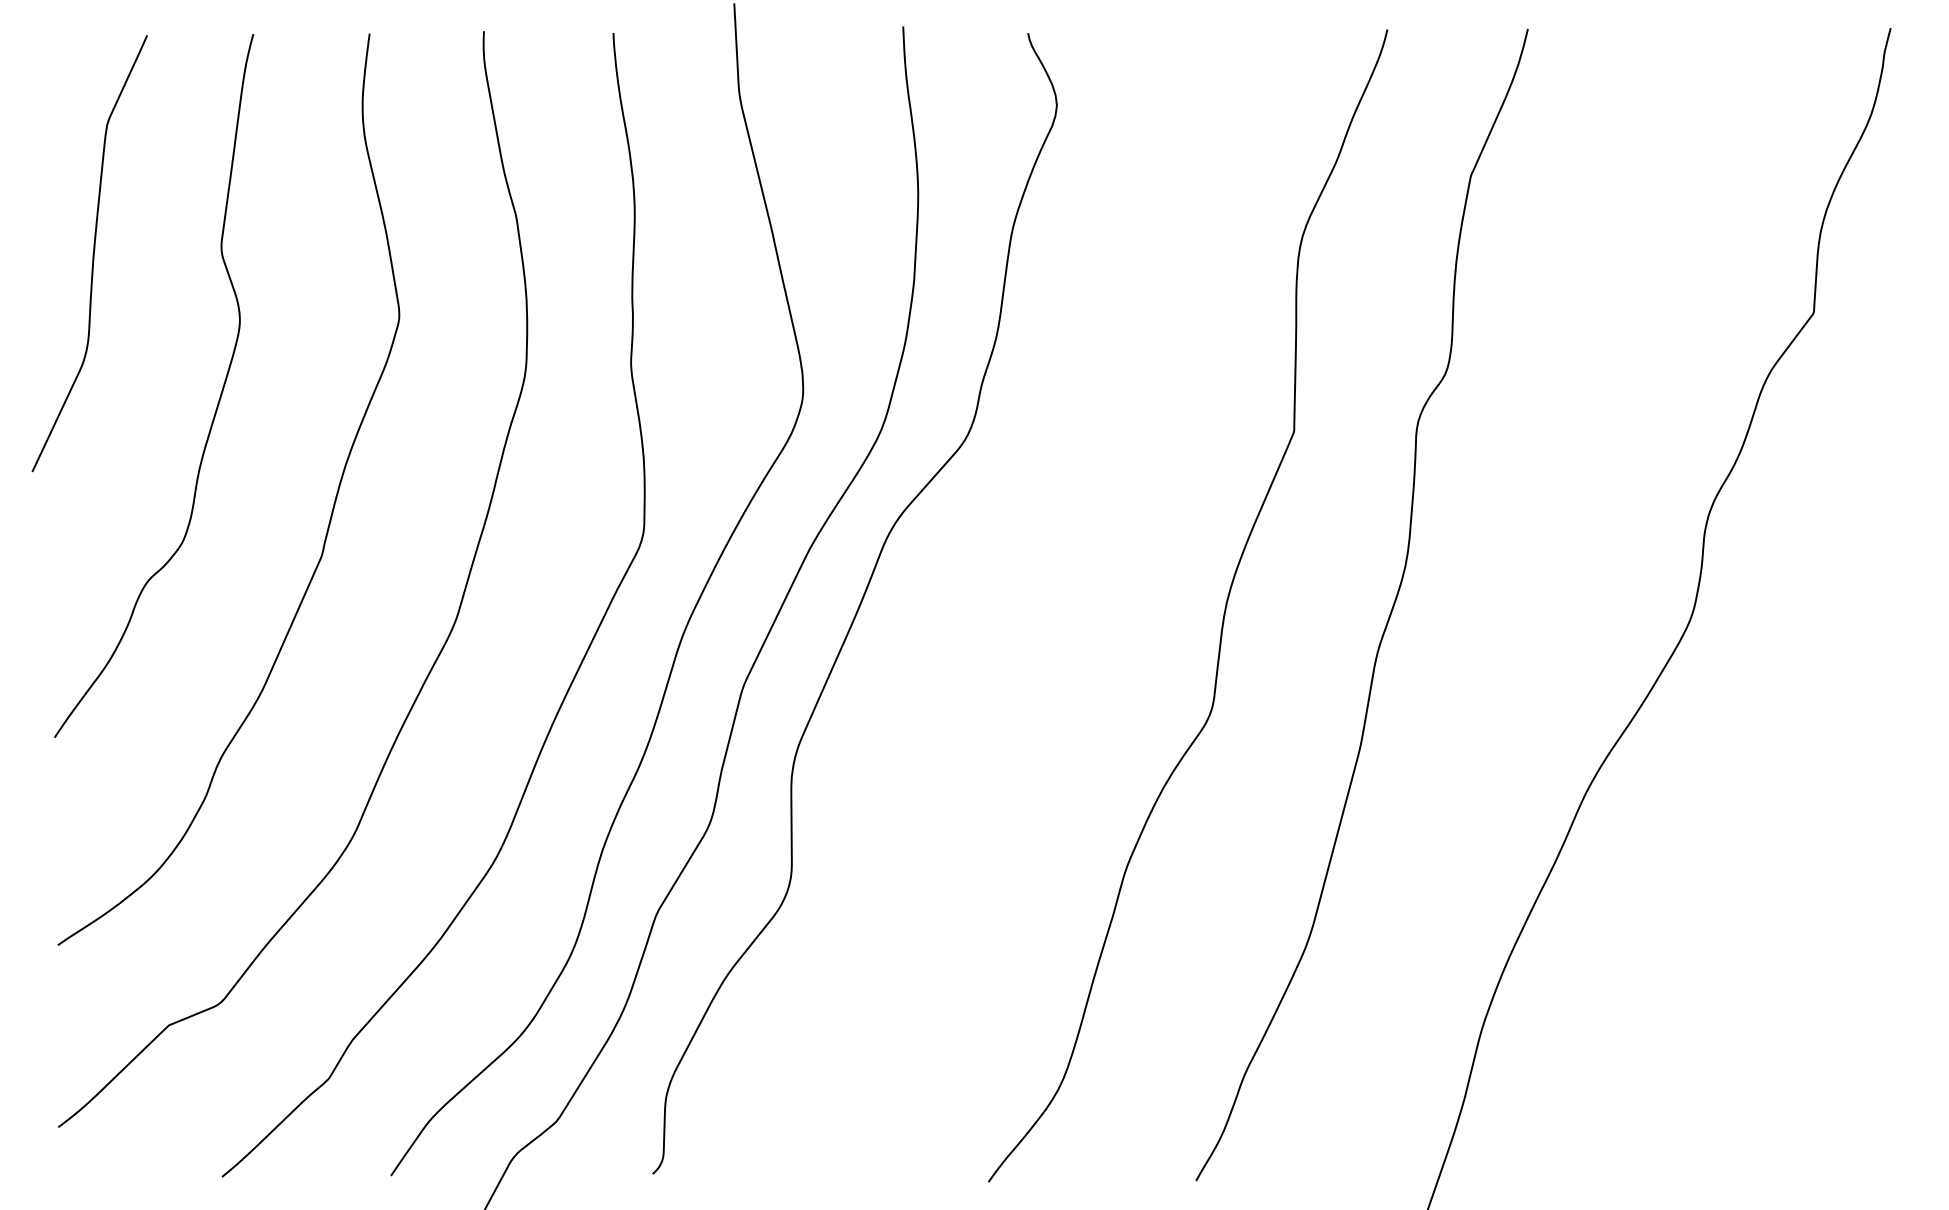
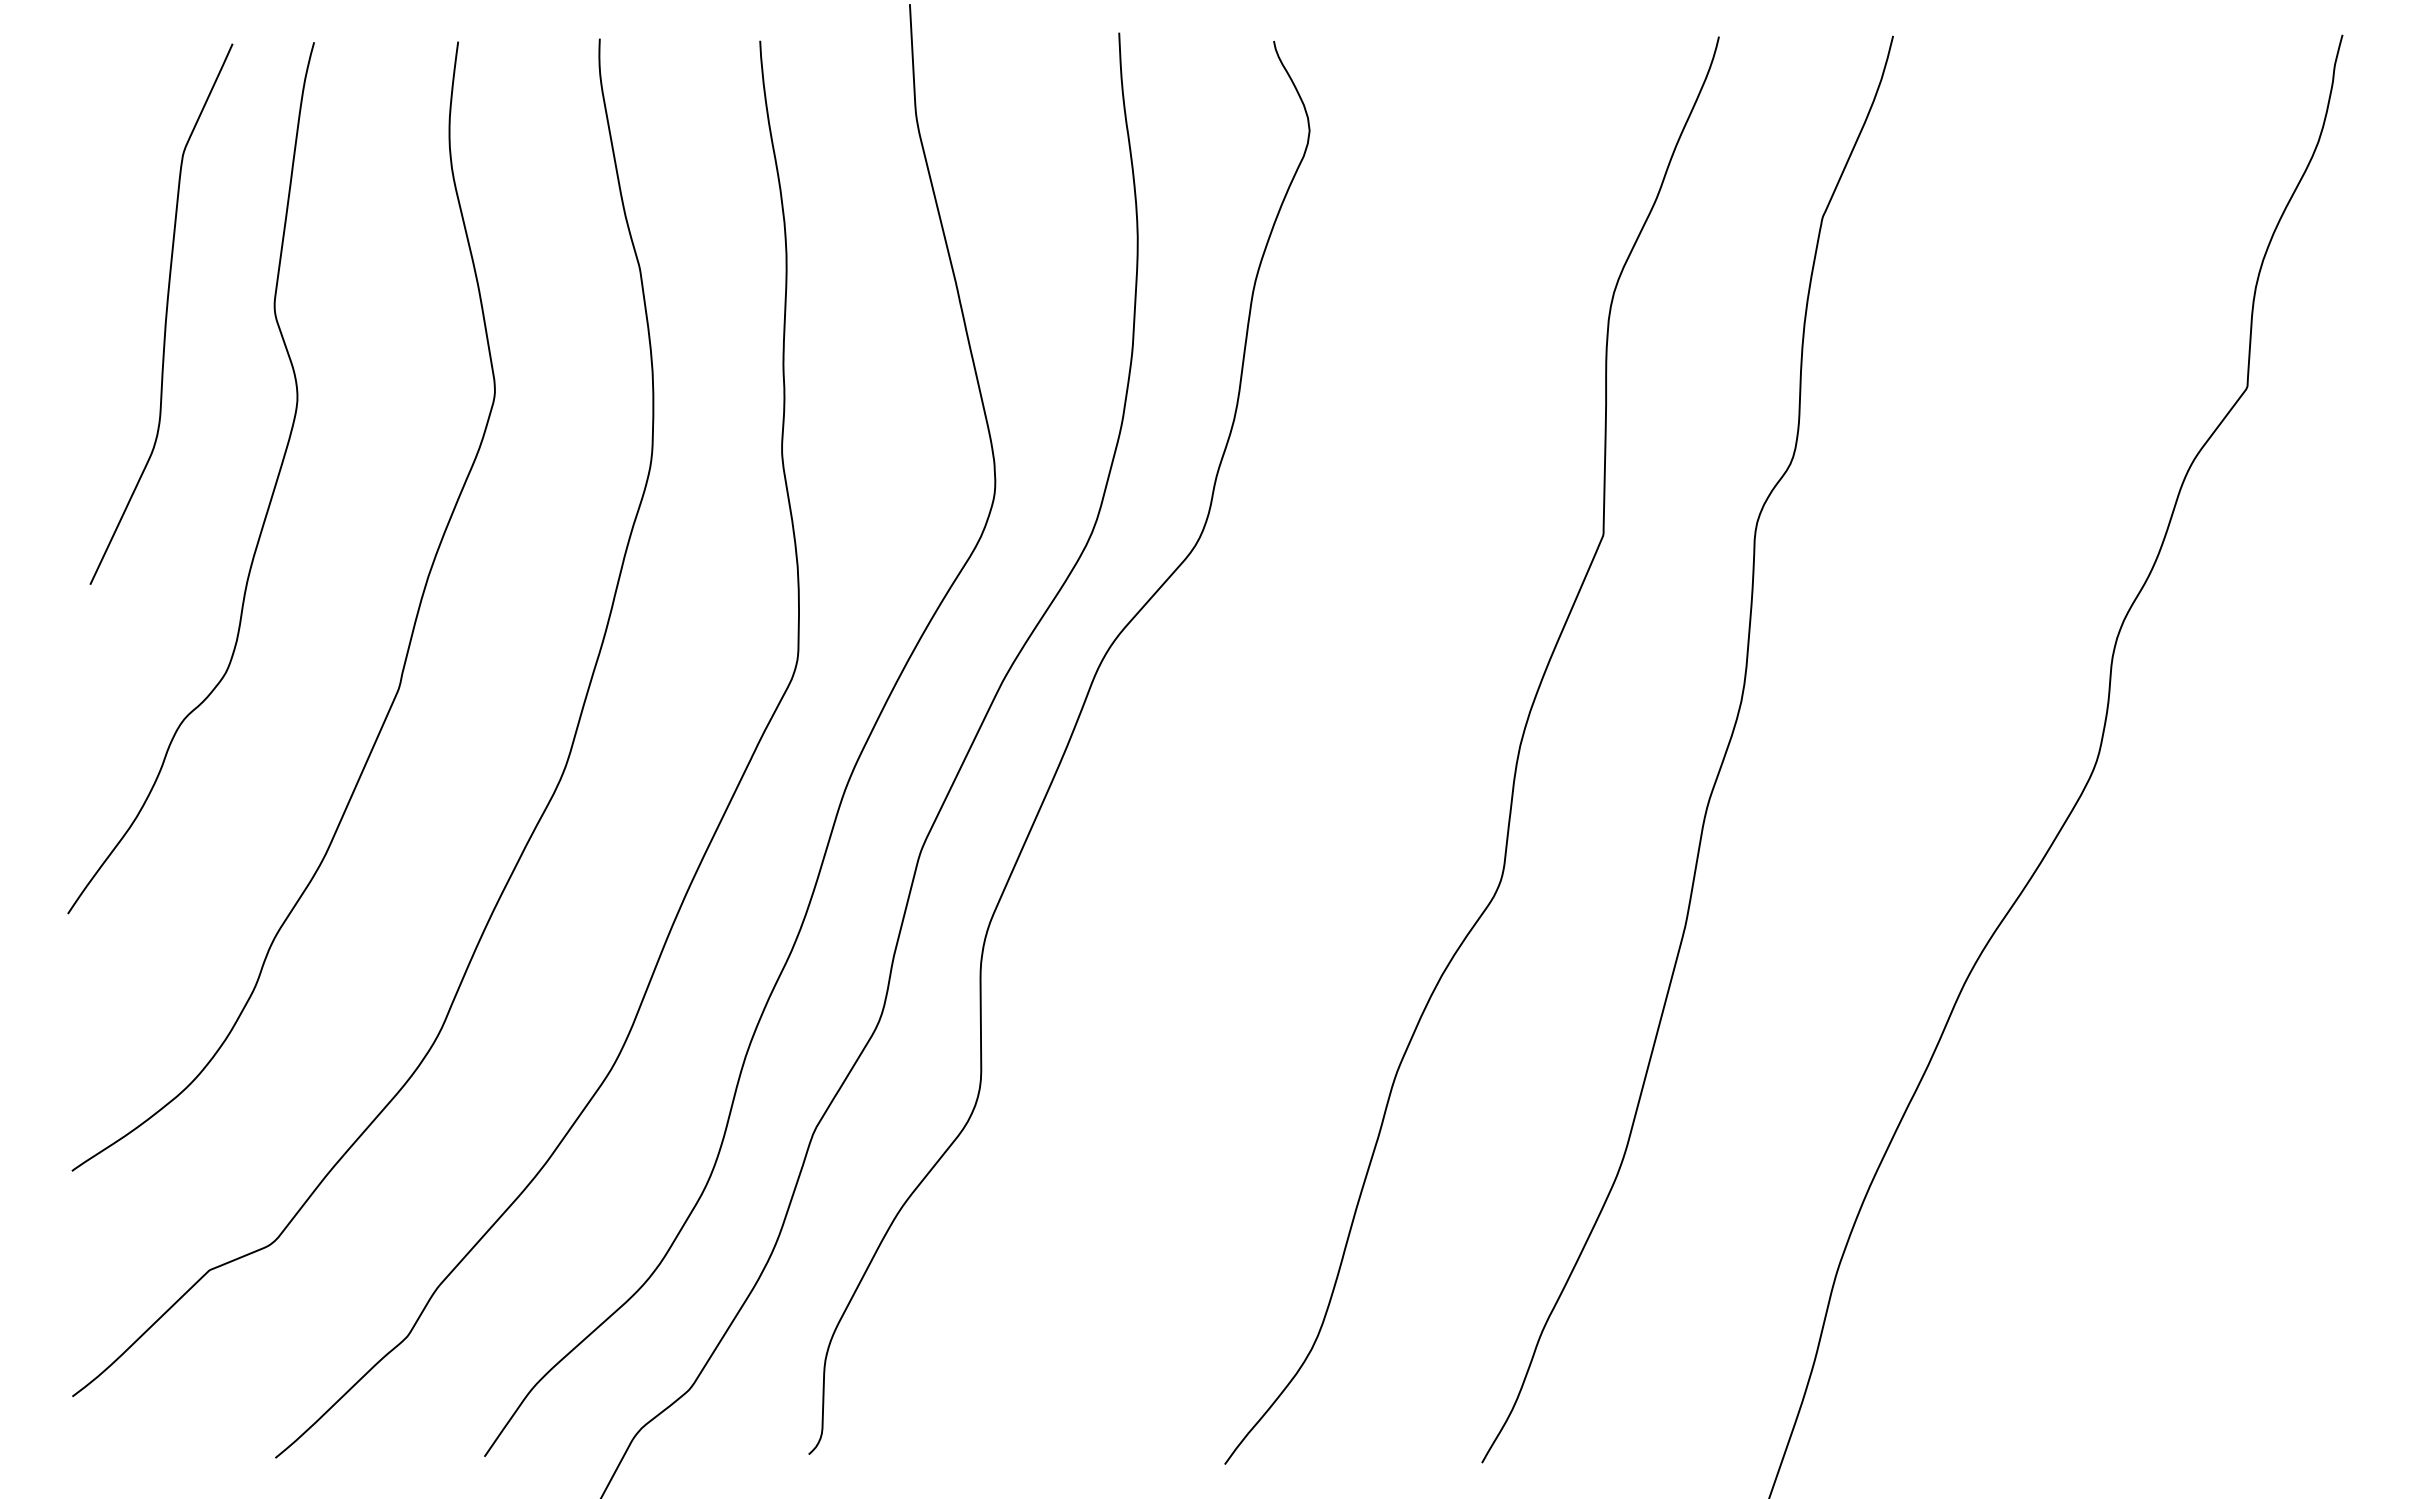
curve: (93, 253) -> (165, 313), moved

